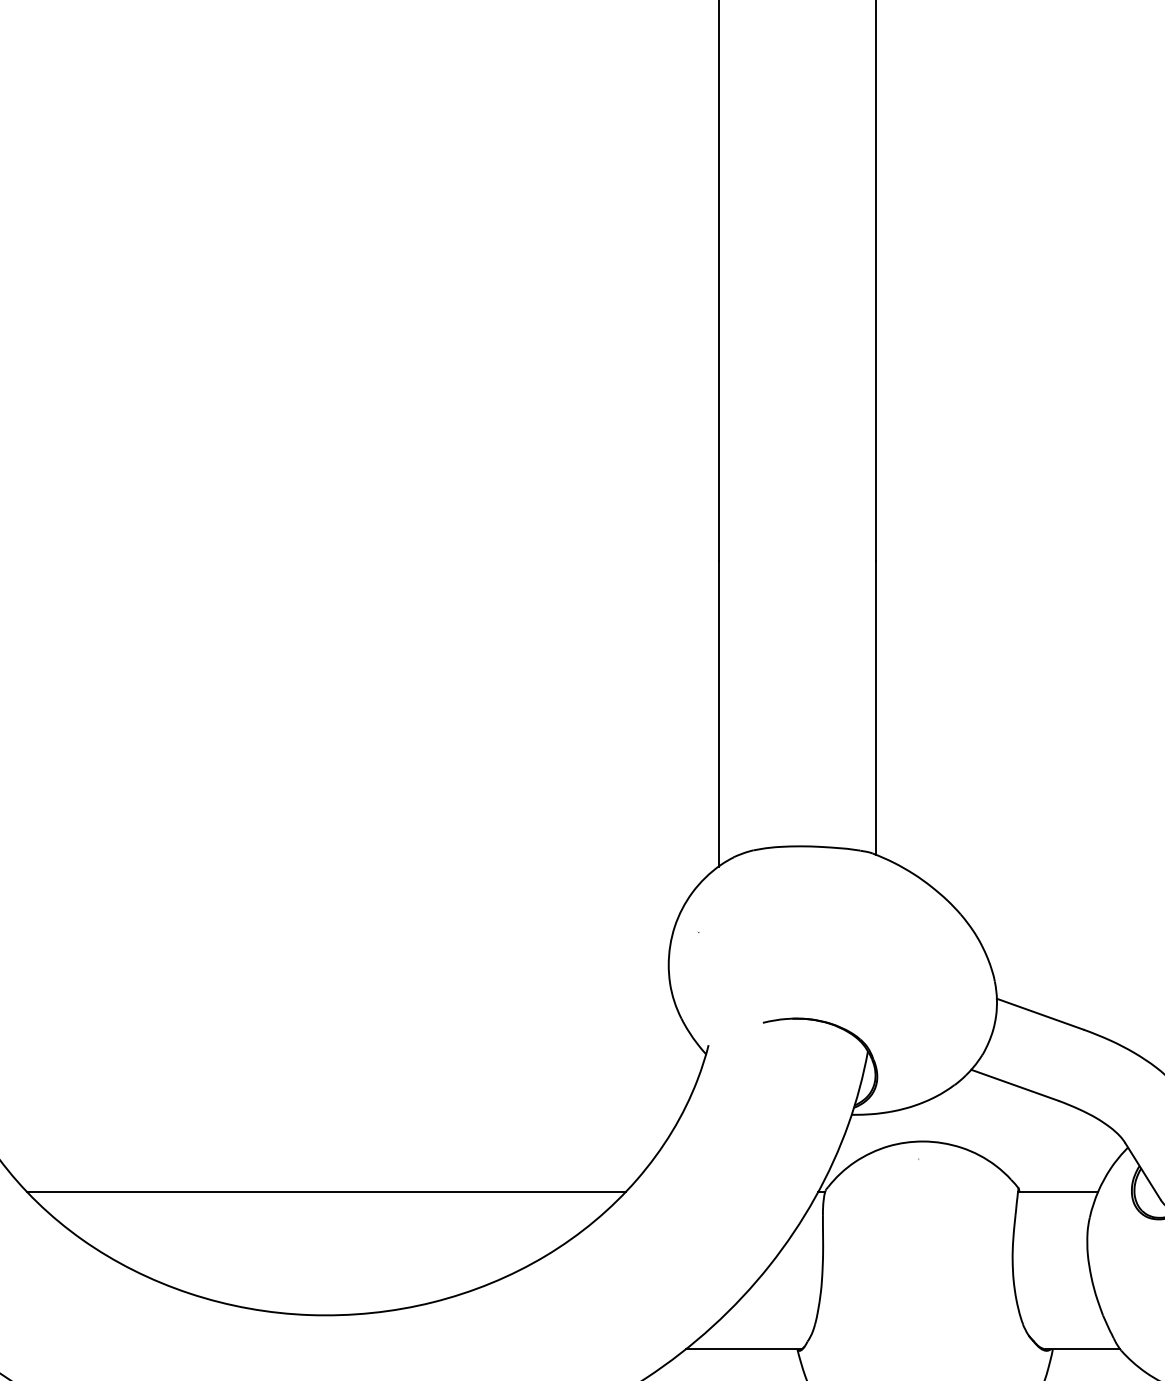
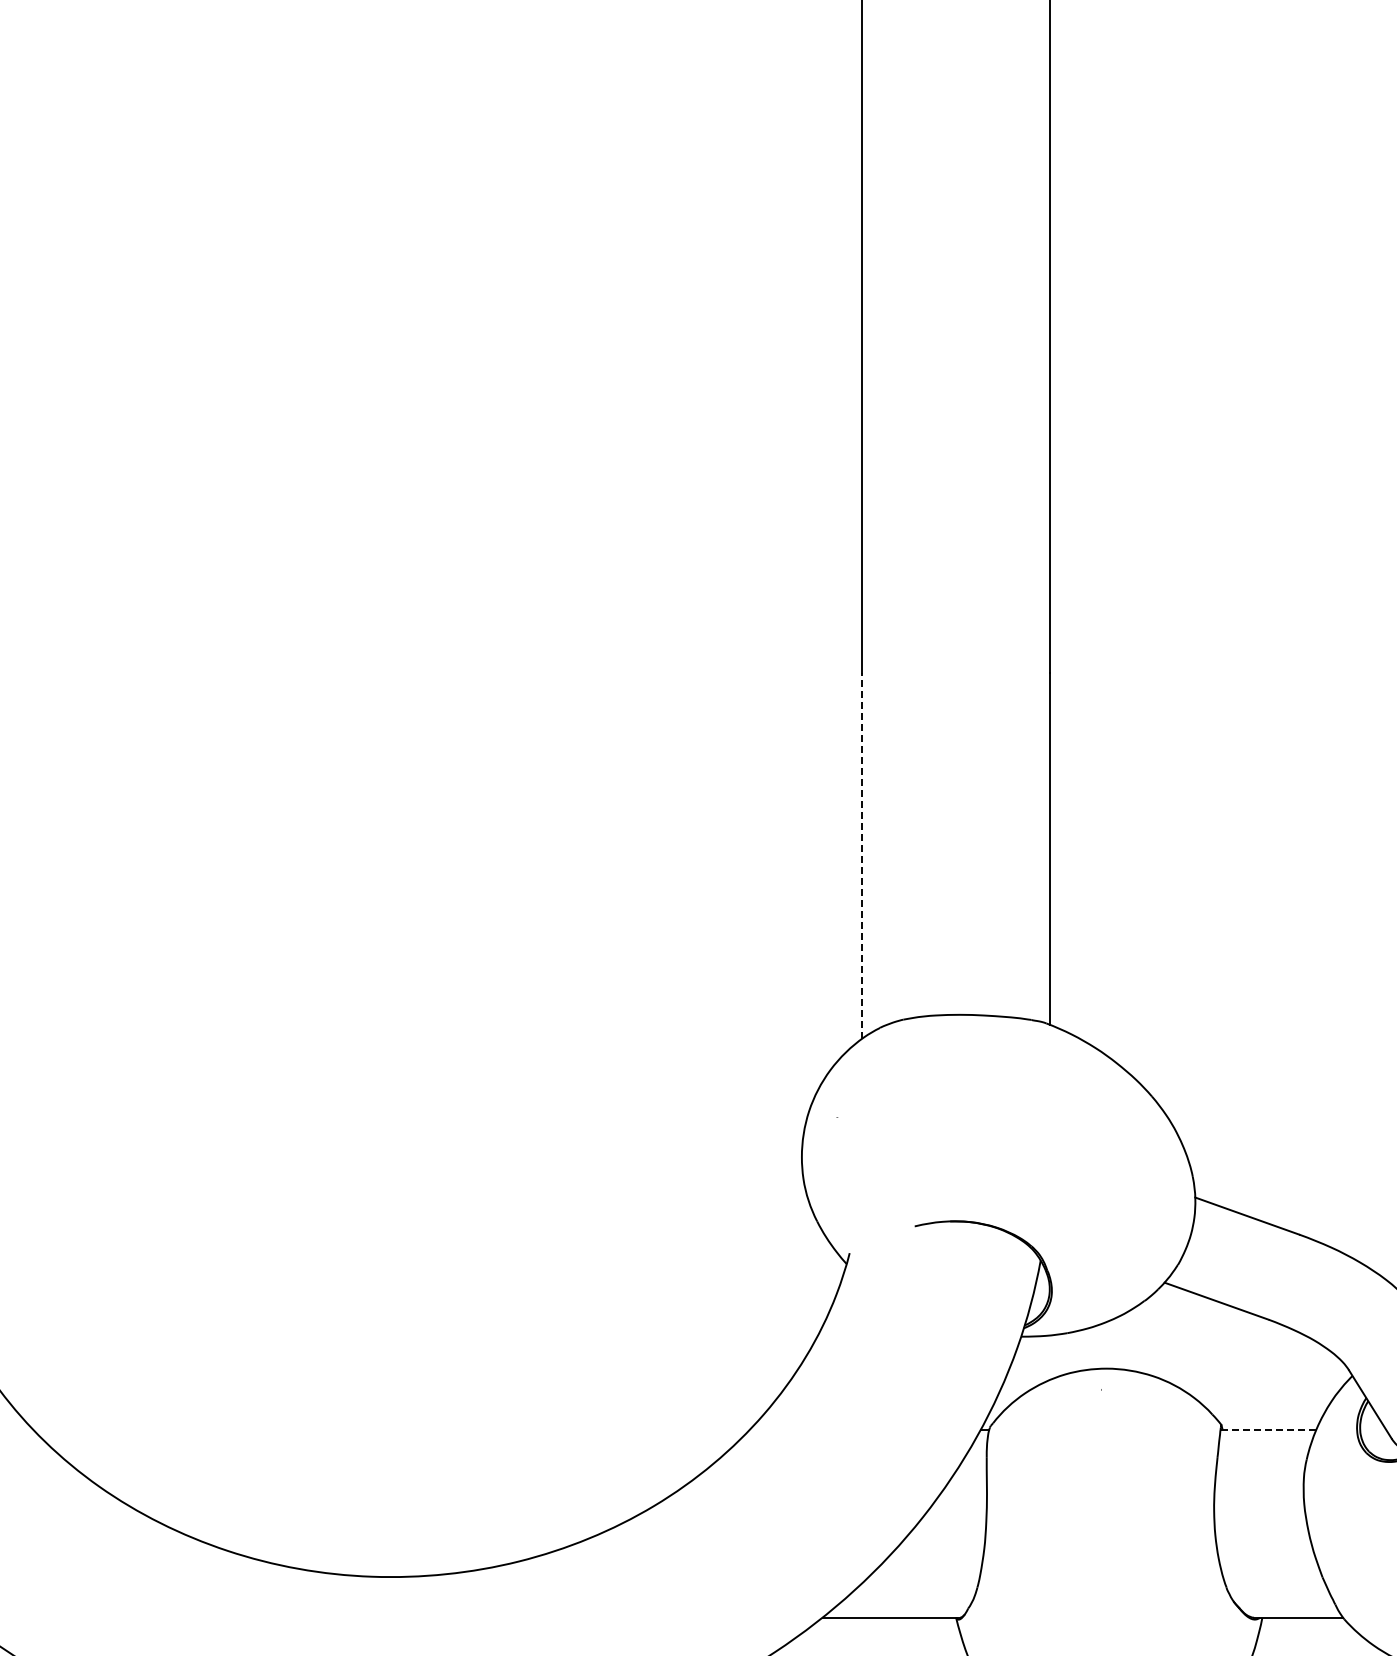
line: (718, 713) -> (861, 855), solid -> dashed
line: (326, 1192) -> (391, 1429), removed
line: (1057, 1192) -> (1268, 1429), solid -> dashed

